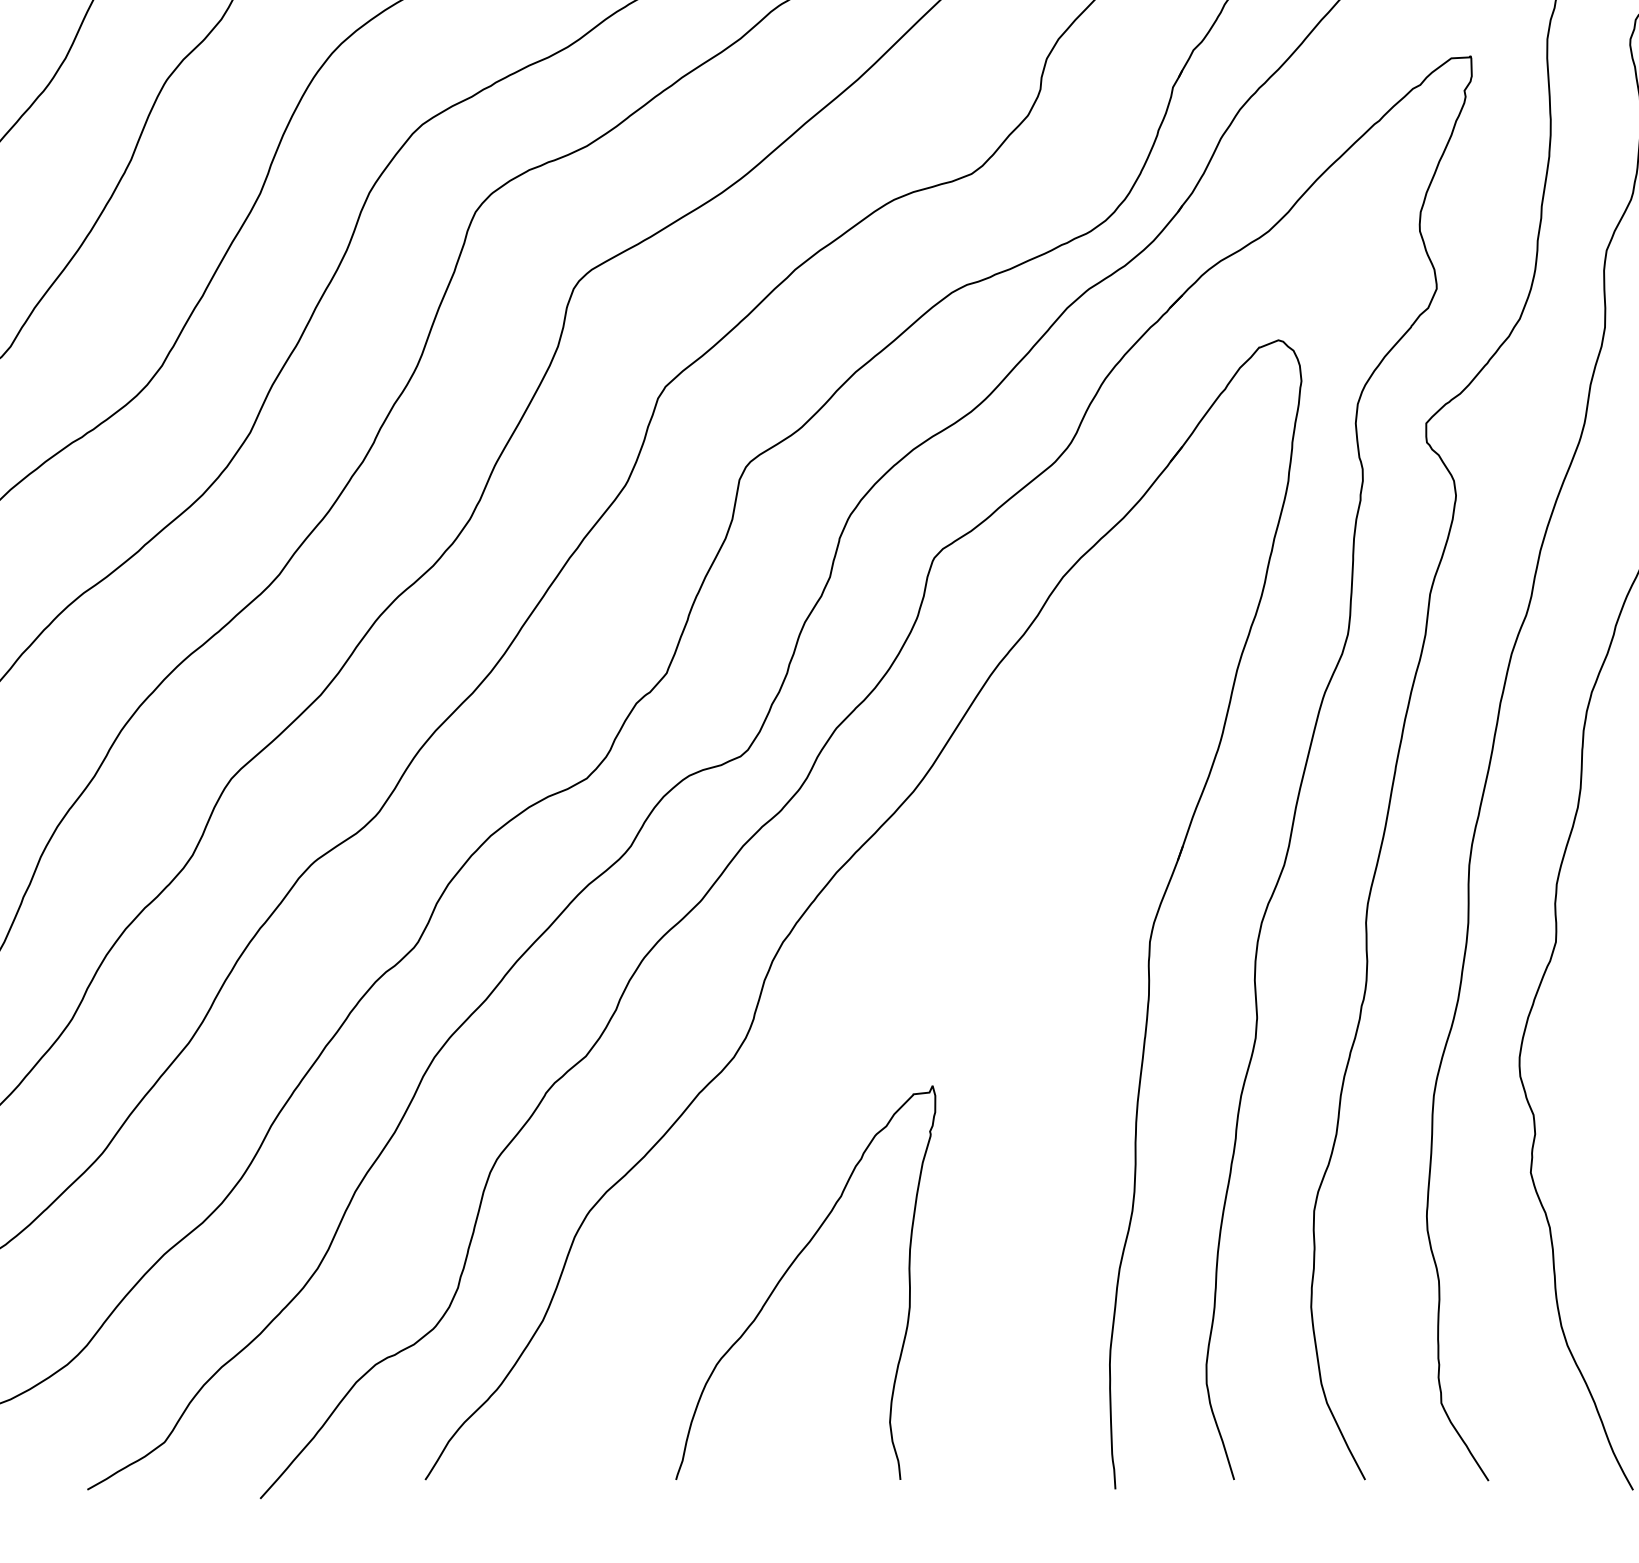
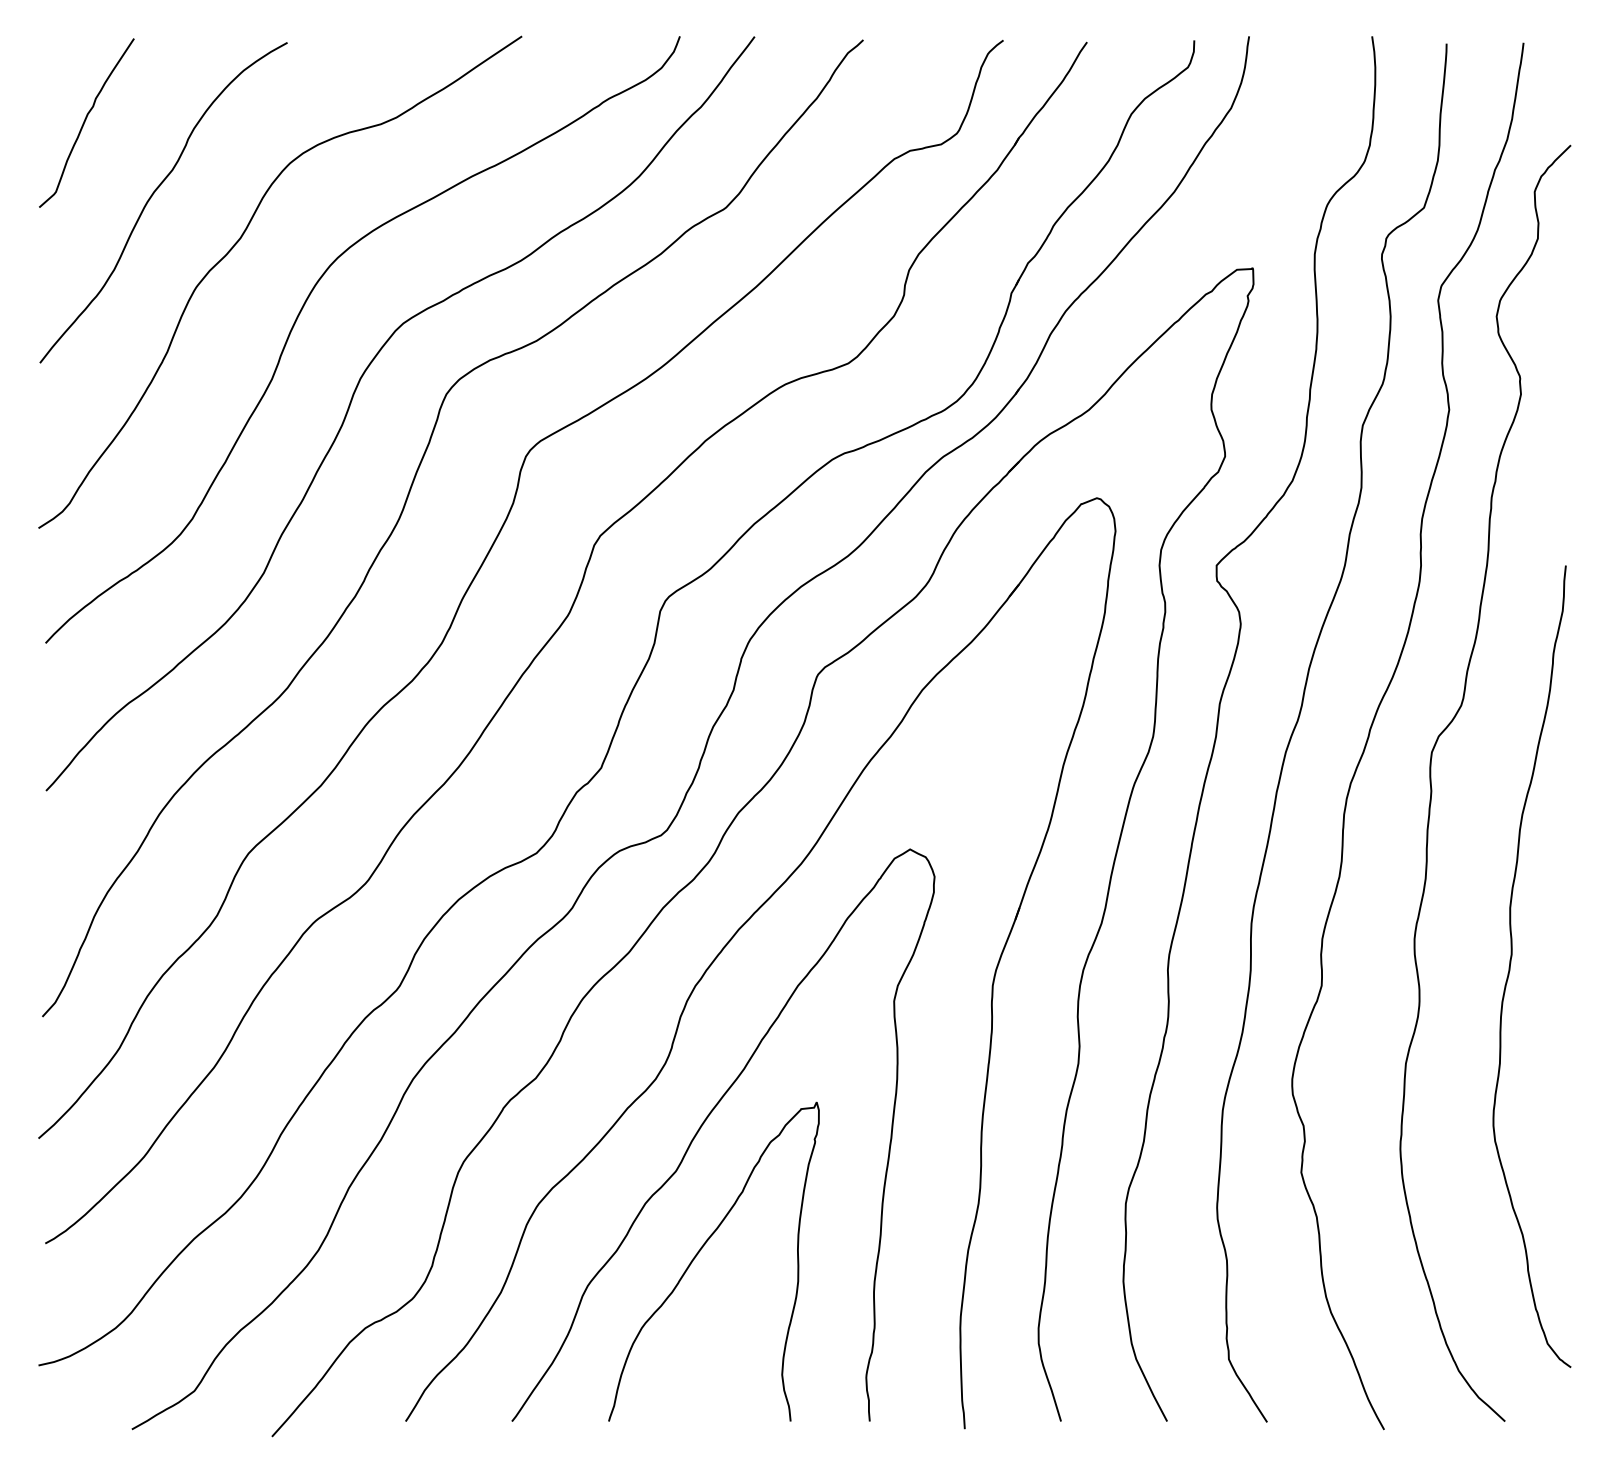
curve: (794, 1112) -> (704, 1123), added

